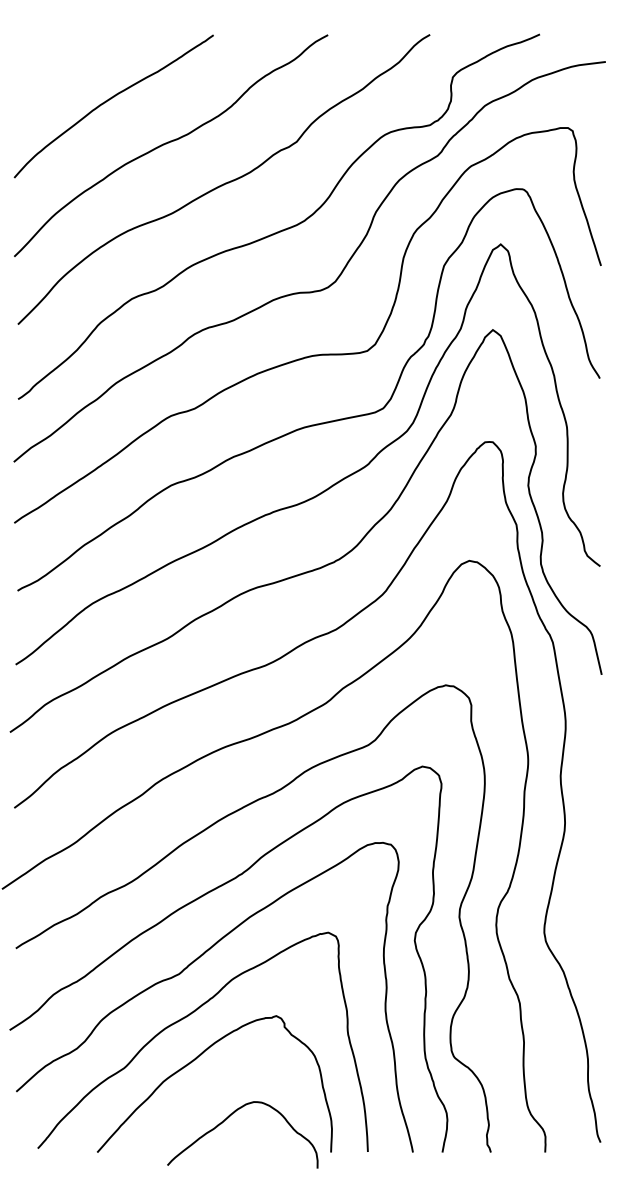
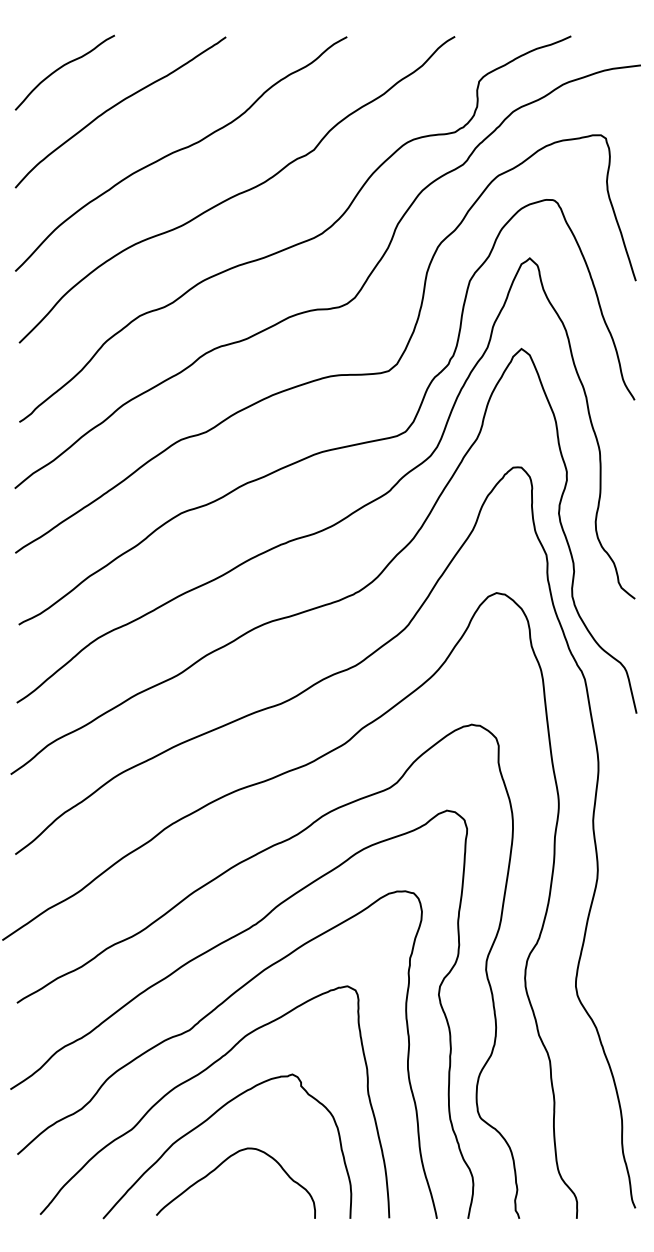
curve: (57, 64) -> (61, 68), added
curve: (230, 1116) -> (223, 1163), moved

